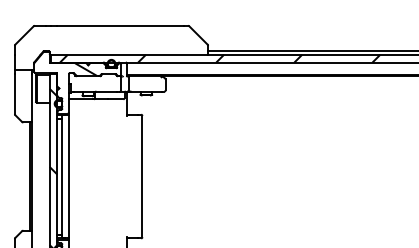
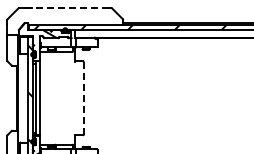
line: (120, 25) -> (70, 7), solid -> dashed
line: (141, 175) -> (83, 97), solid -> dashed

